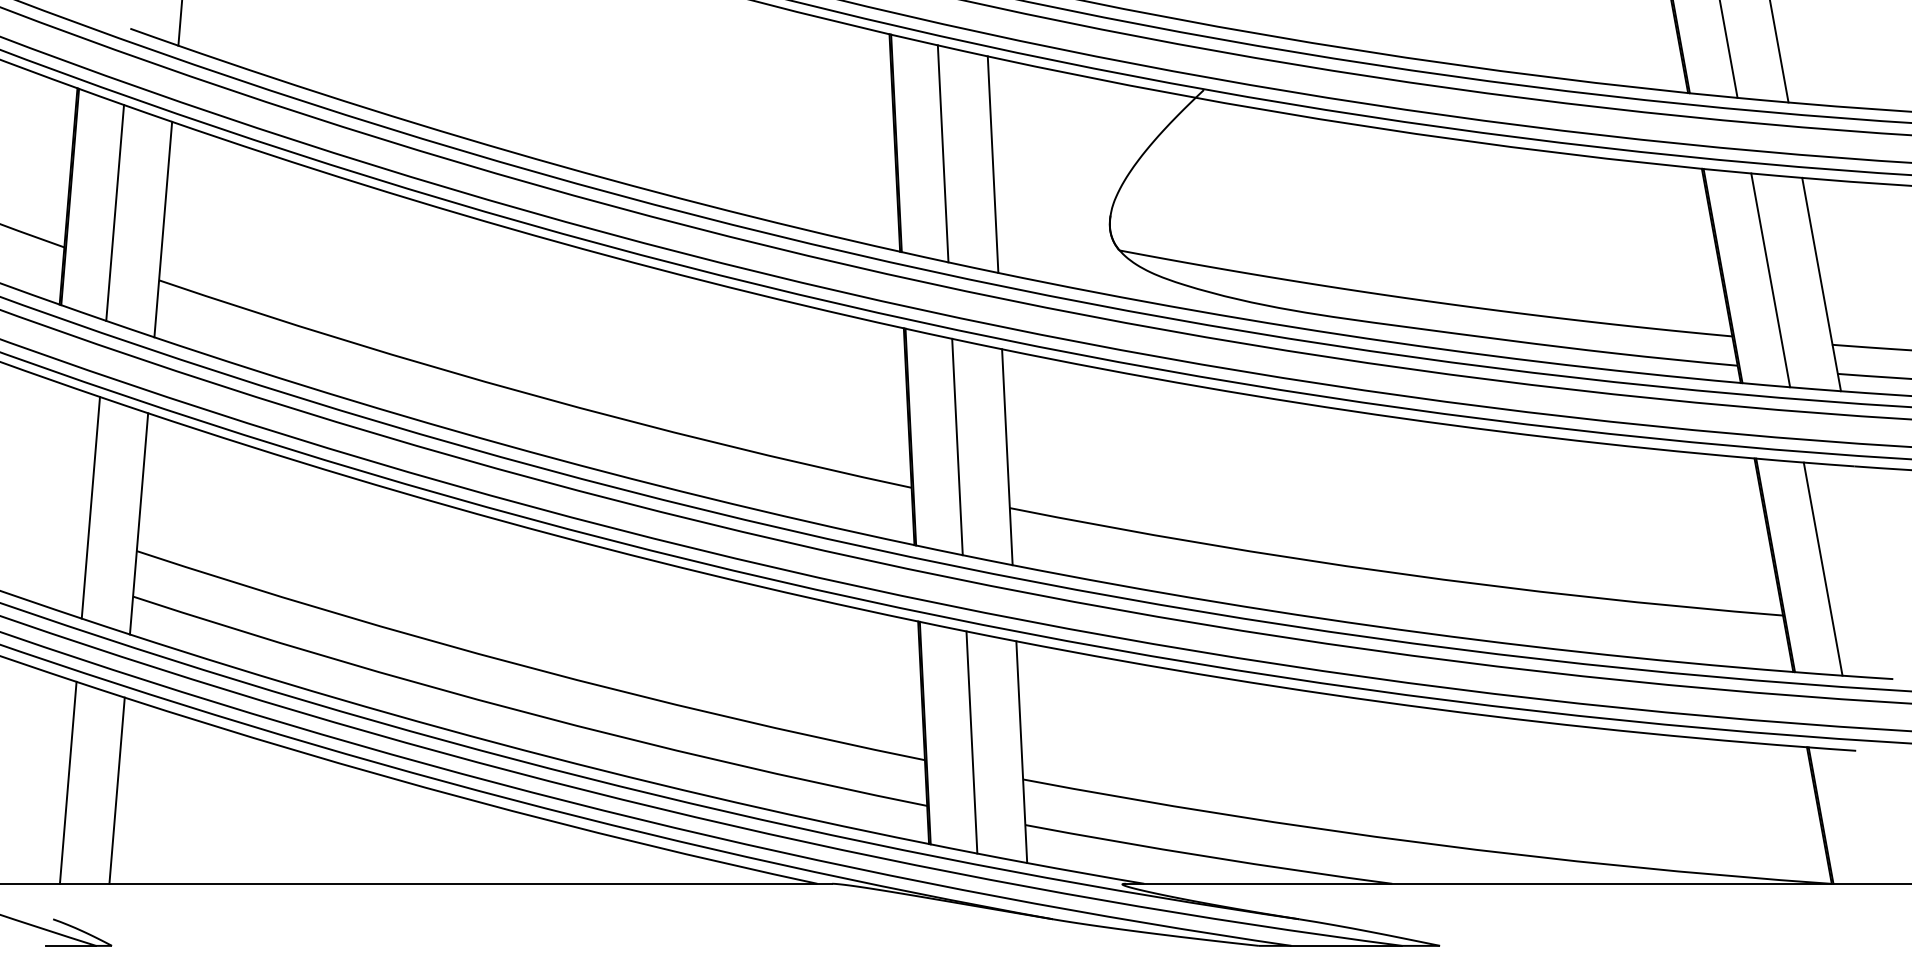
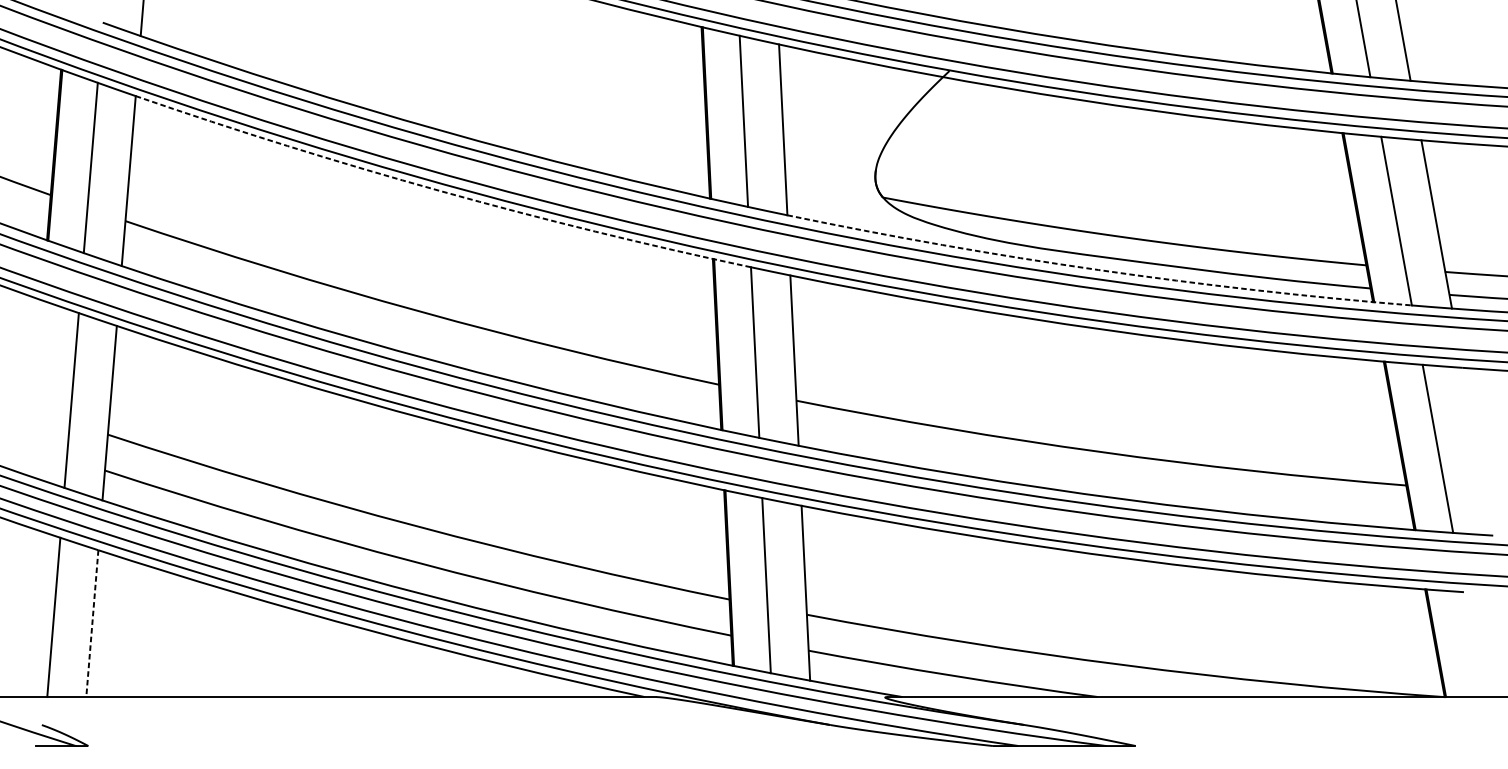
arc: (558, 242) -> (440, 191), solid -> dashed
arc: (1392, 342) -> (1098, 270), solid -> dashed
line: (117, 791) -> (92, 624), solid -> dashed

